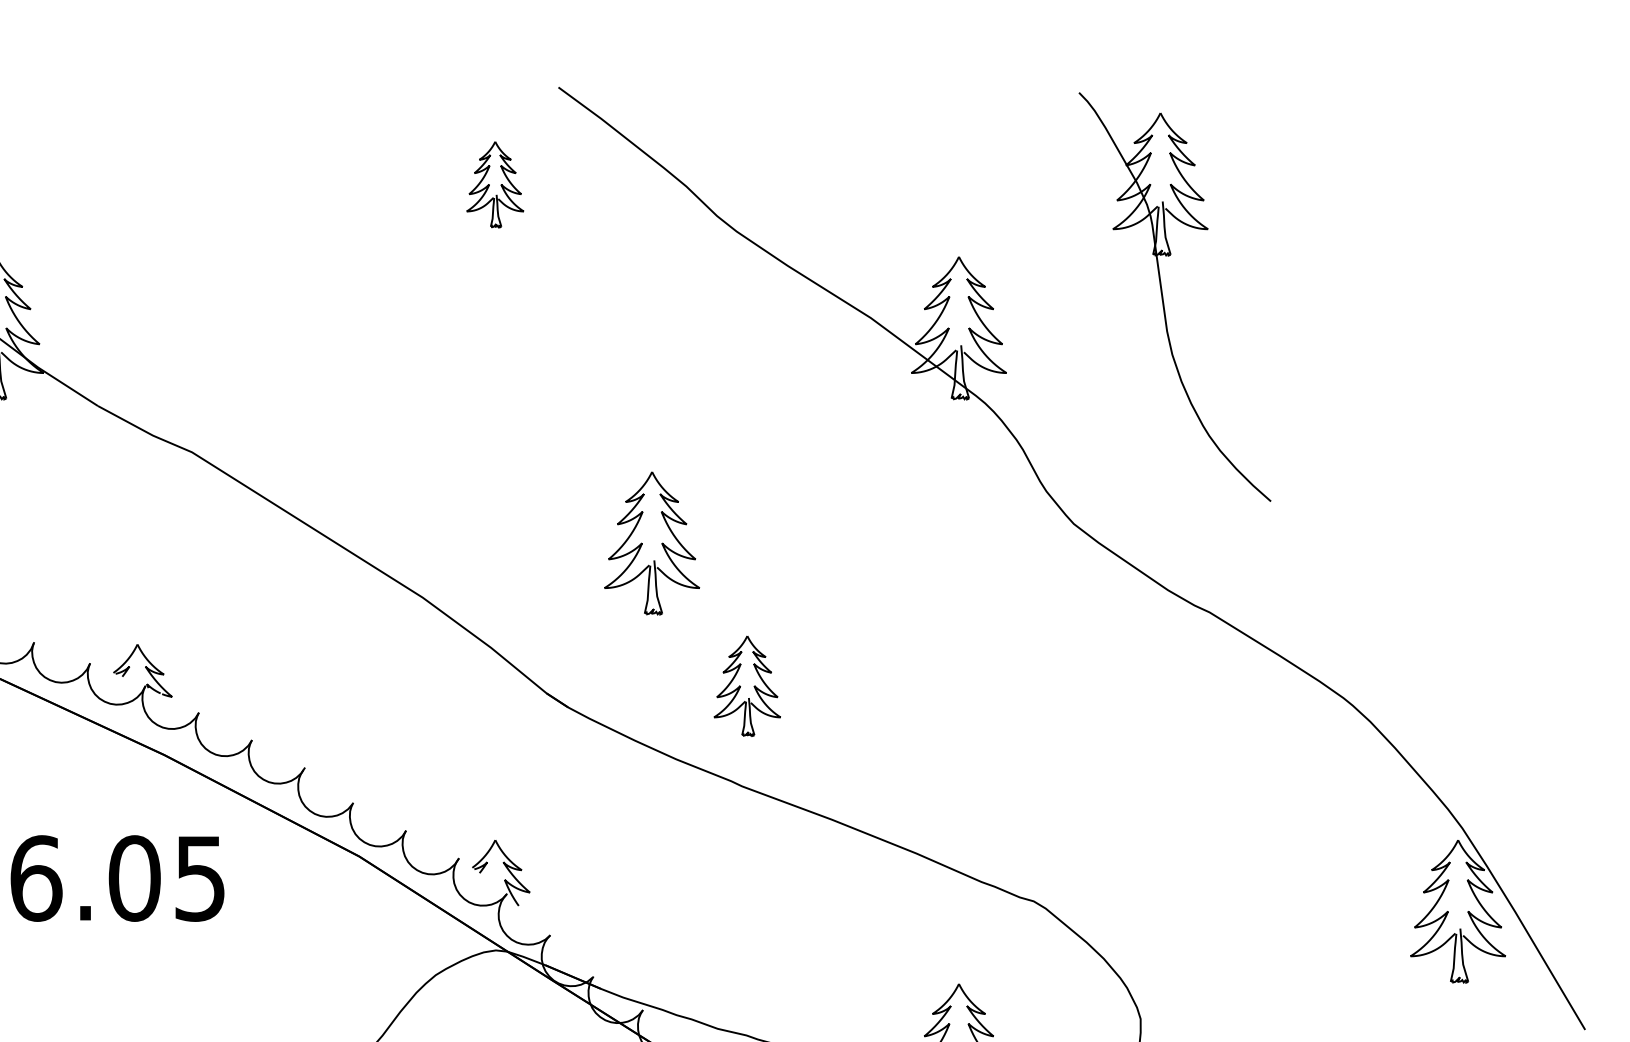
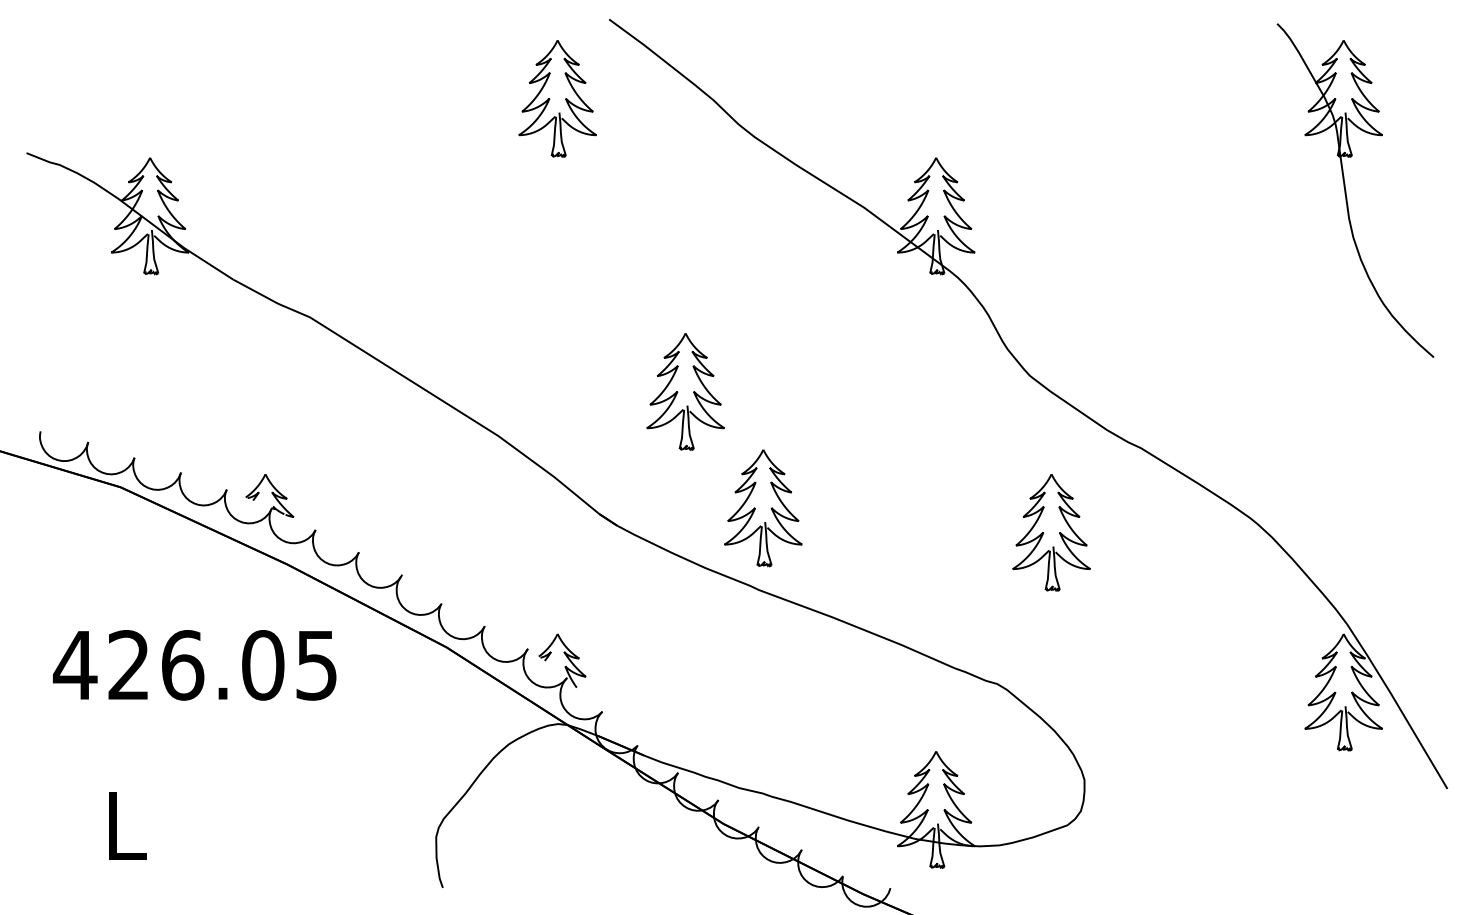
part: (495, 184) -> (557, 98), size x1.67
part: (1163, 296) -> (1346, 190), moved
part: (747, 686) -> (763, 508), size x1.43
part: (1100, 715) -> (1051, 532), added

